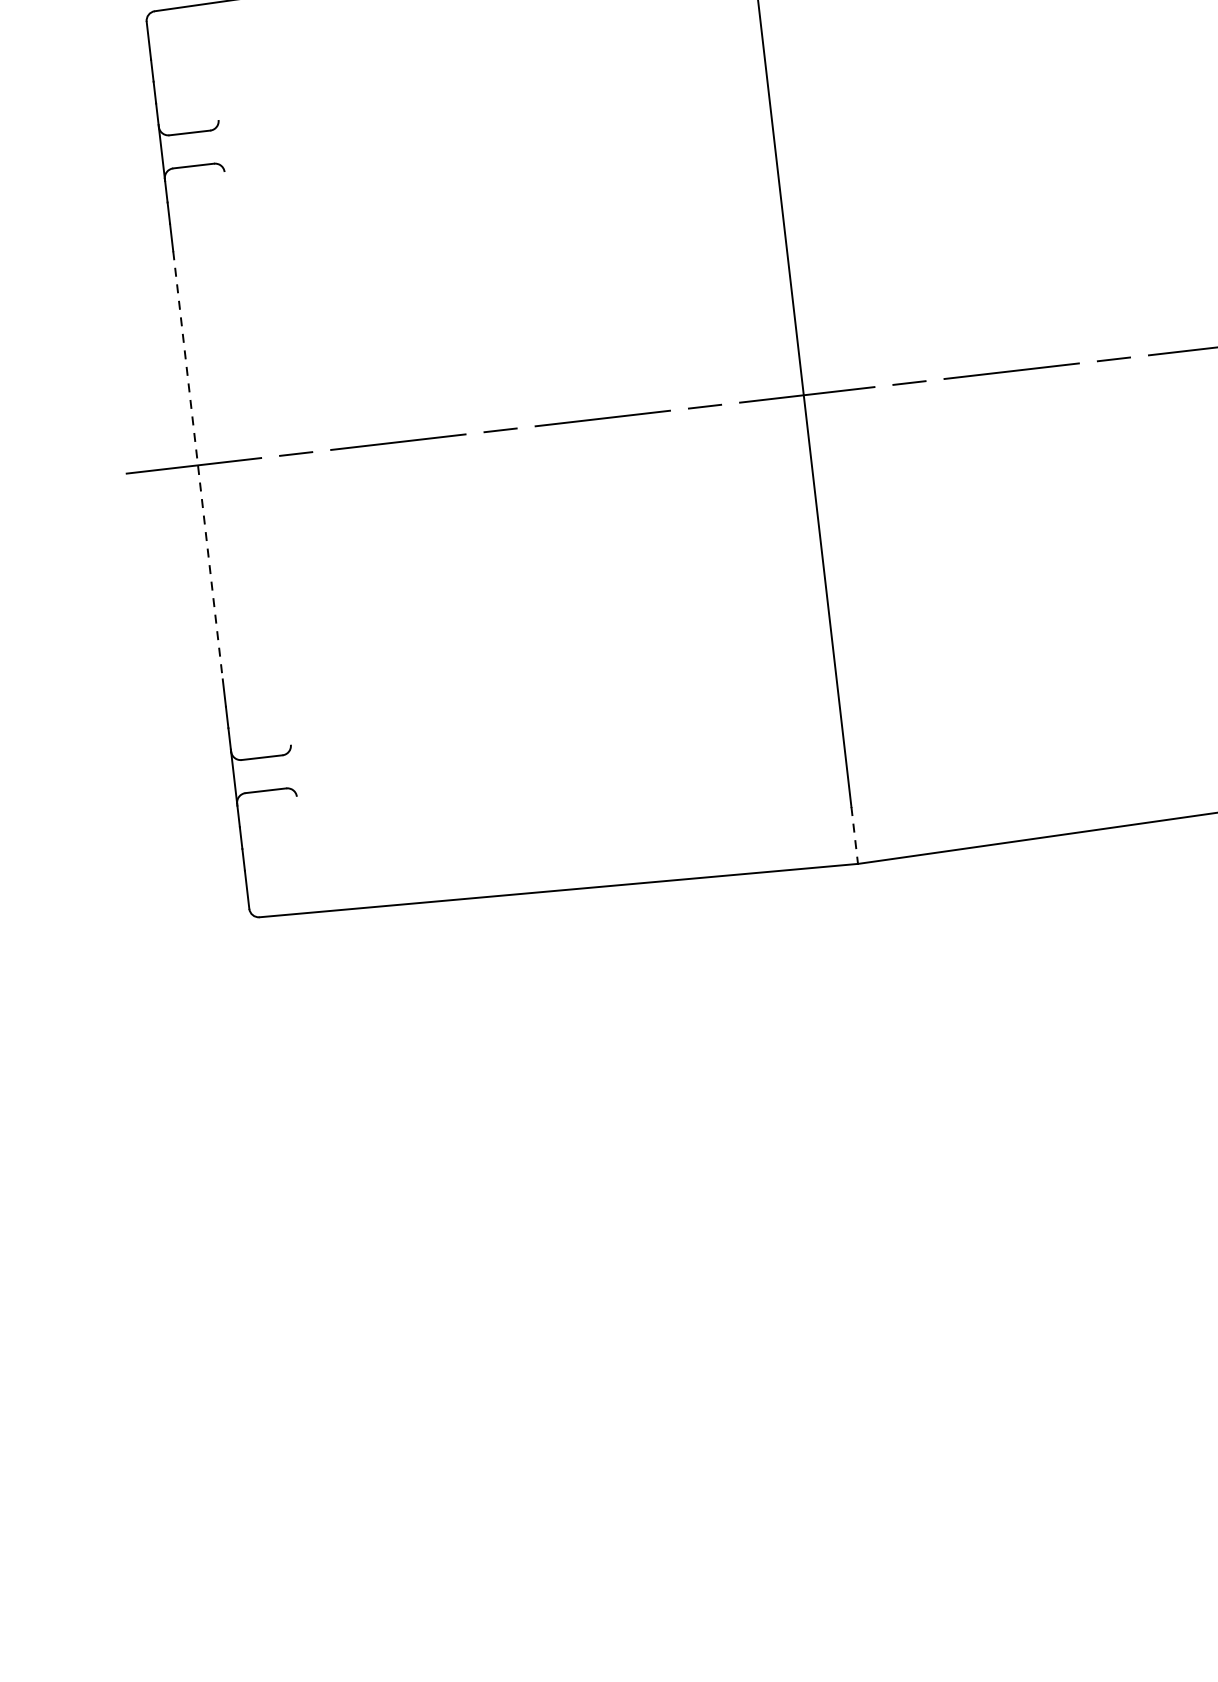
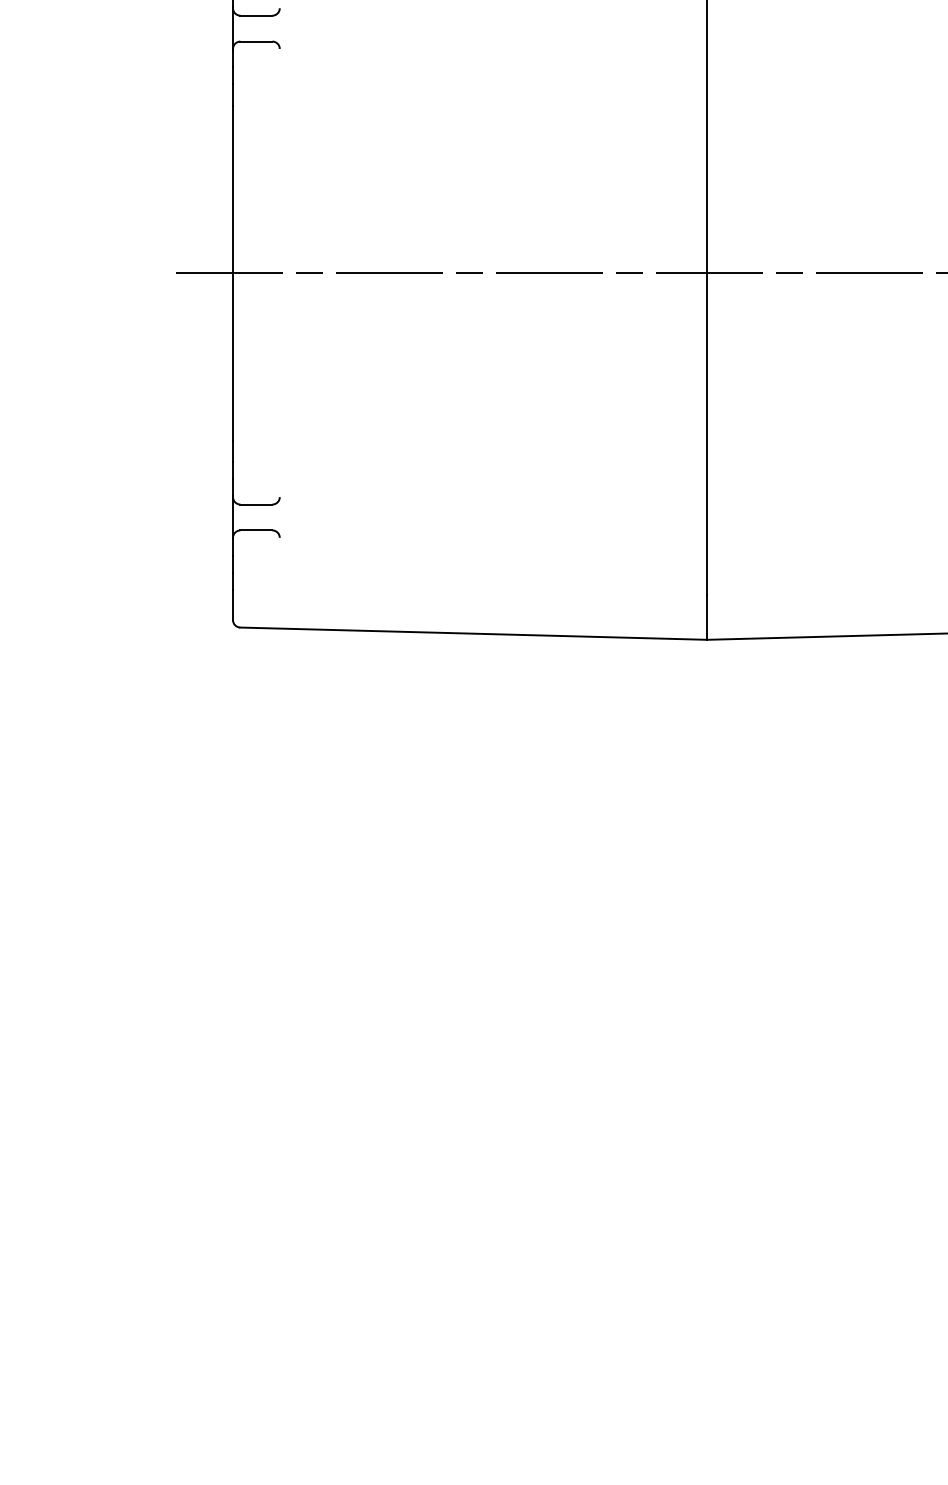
line: (198, 465) -> (233, 273), dashed -> solid
line: (855, 836) -> (707, 618), dashed -> solid

